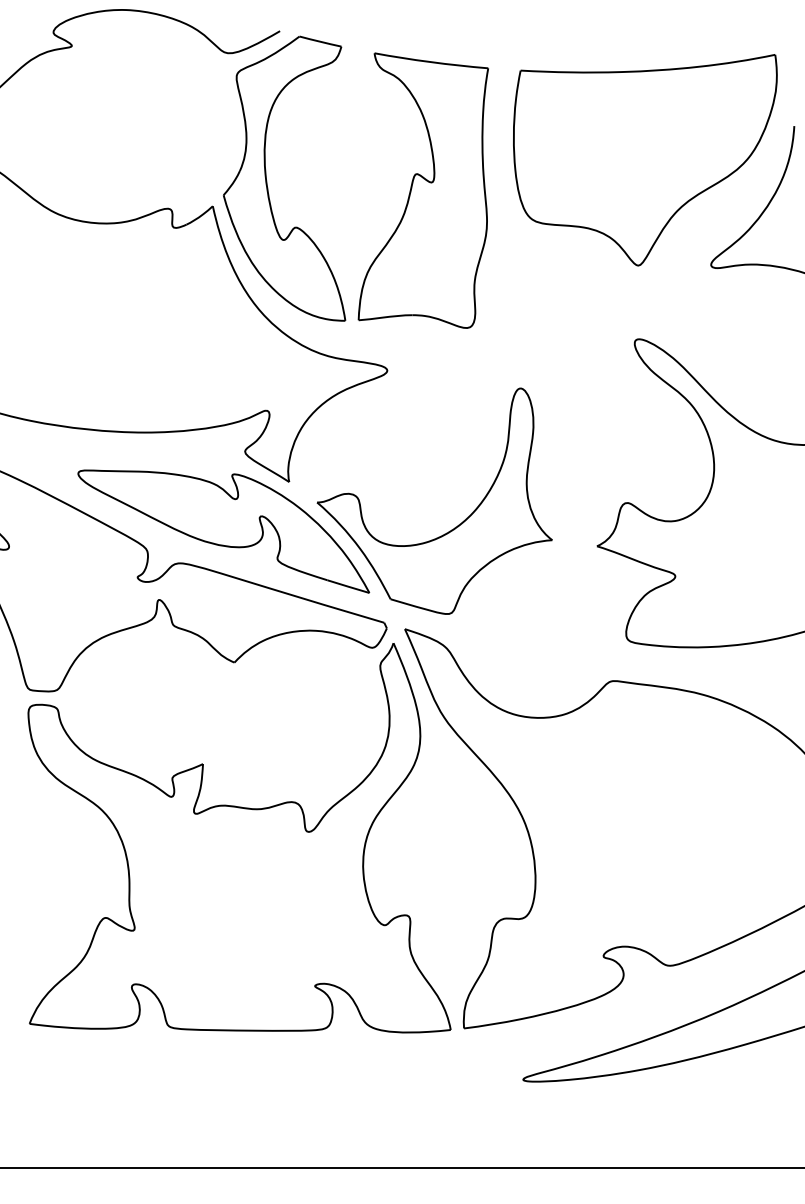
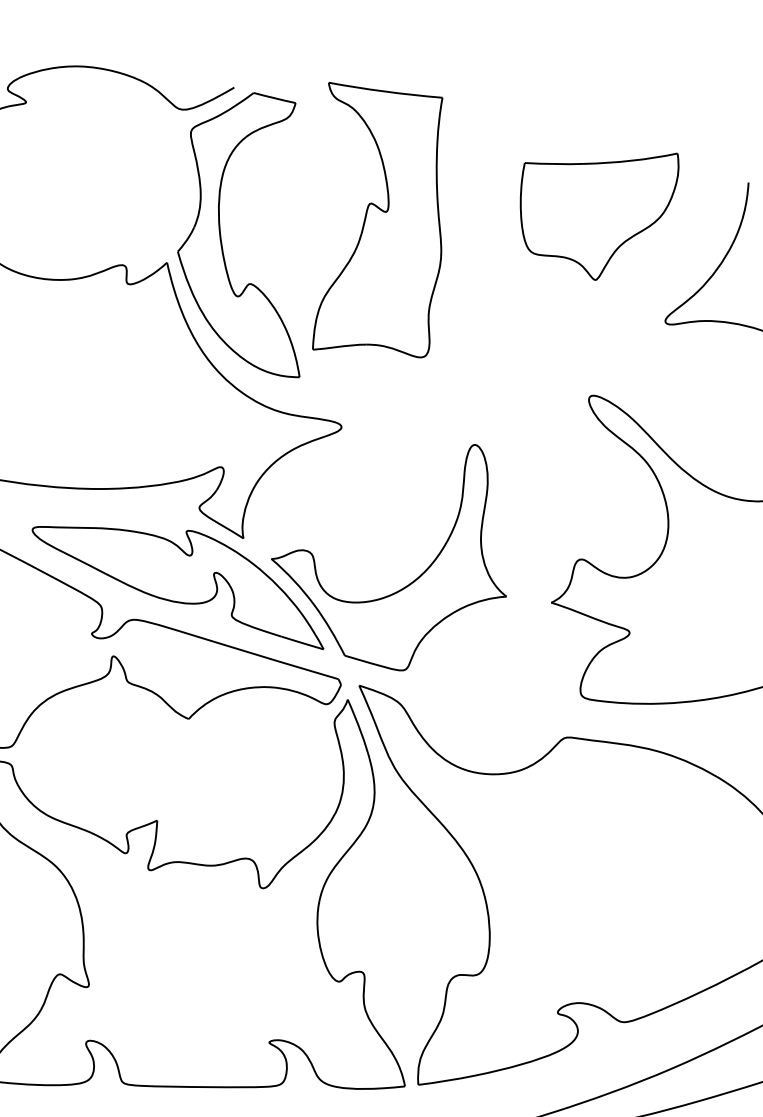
part: (645, 160) -> (599, 216), size x0.6
part: (422, 190) -> (376, 219), moved

